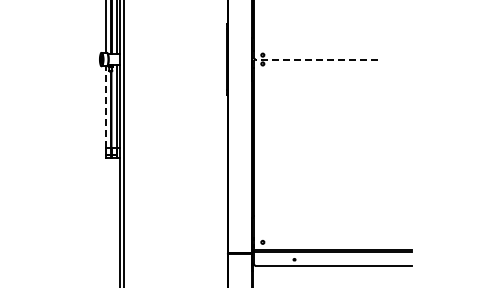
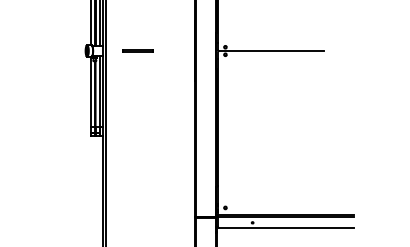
line: (160, 58) -> (137, 50), added
line: (316, 59) -> (271, 50), dashed -> solid
line: (105, 106) -> (90, 91), dashed -> solid

